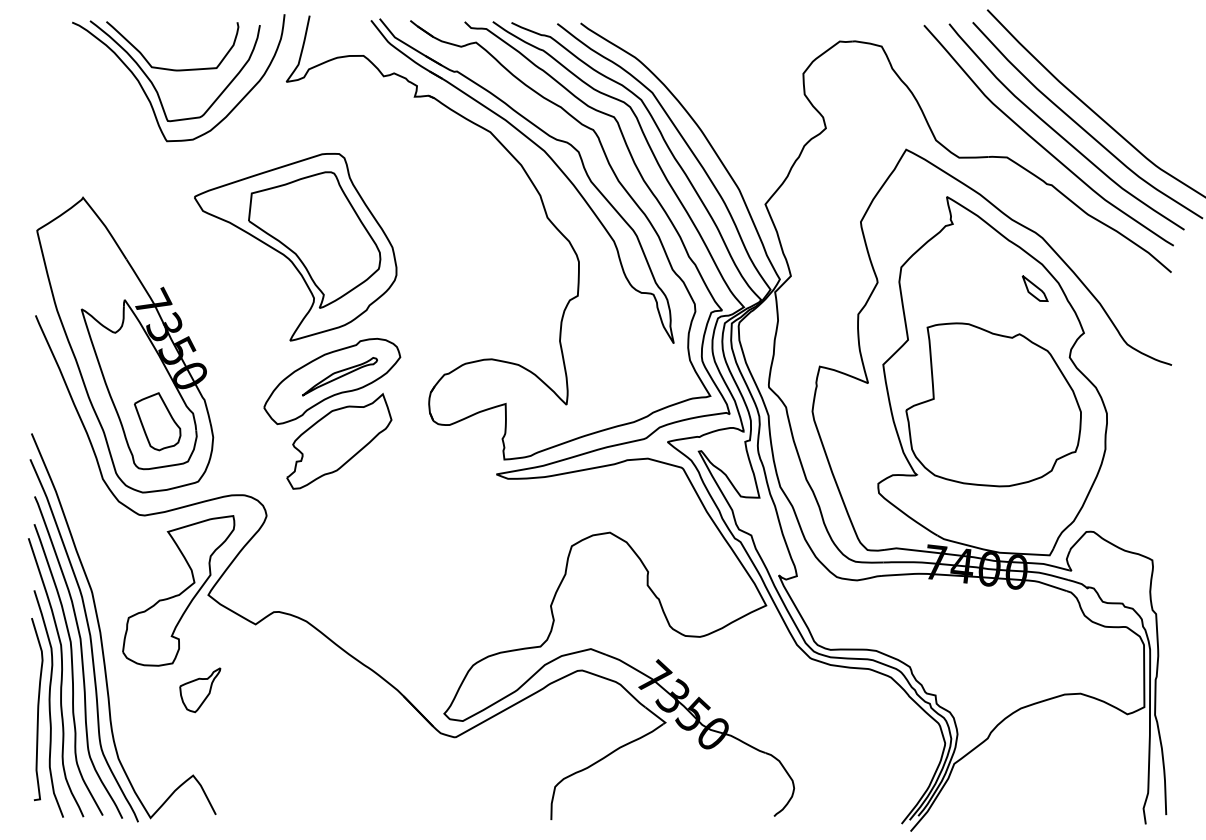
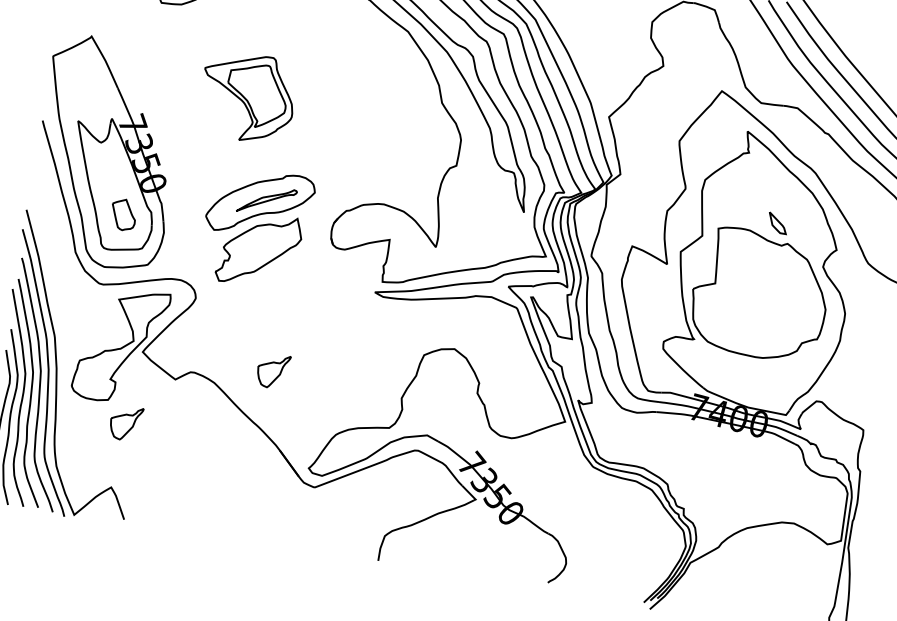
part: (295, 247) -> (247, 97), size x0.6
part: (1034, 288) -> (777, 223), moved
part: (157, 421) -> (123, 214), size x0.7
part: (380, 595) -> (273, 371), added

